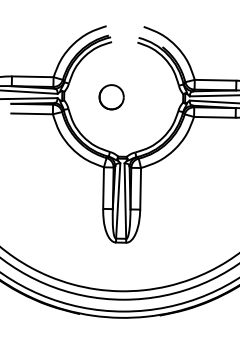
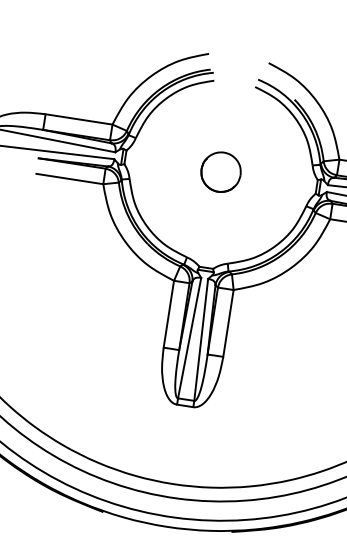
part: (111, 97) -> (220, 172), moved

